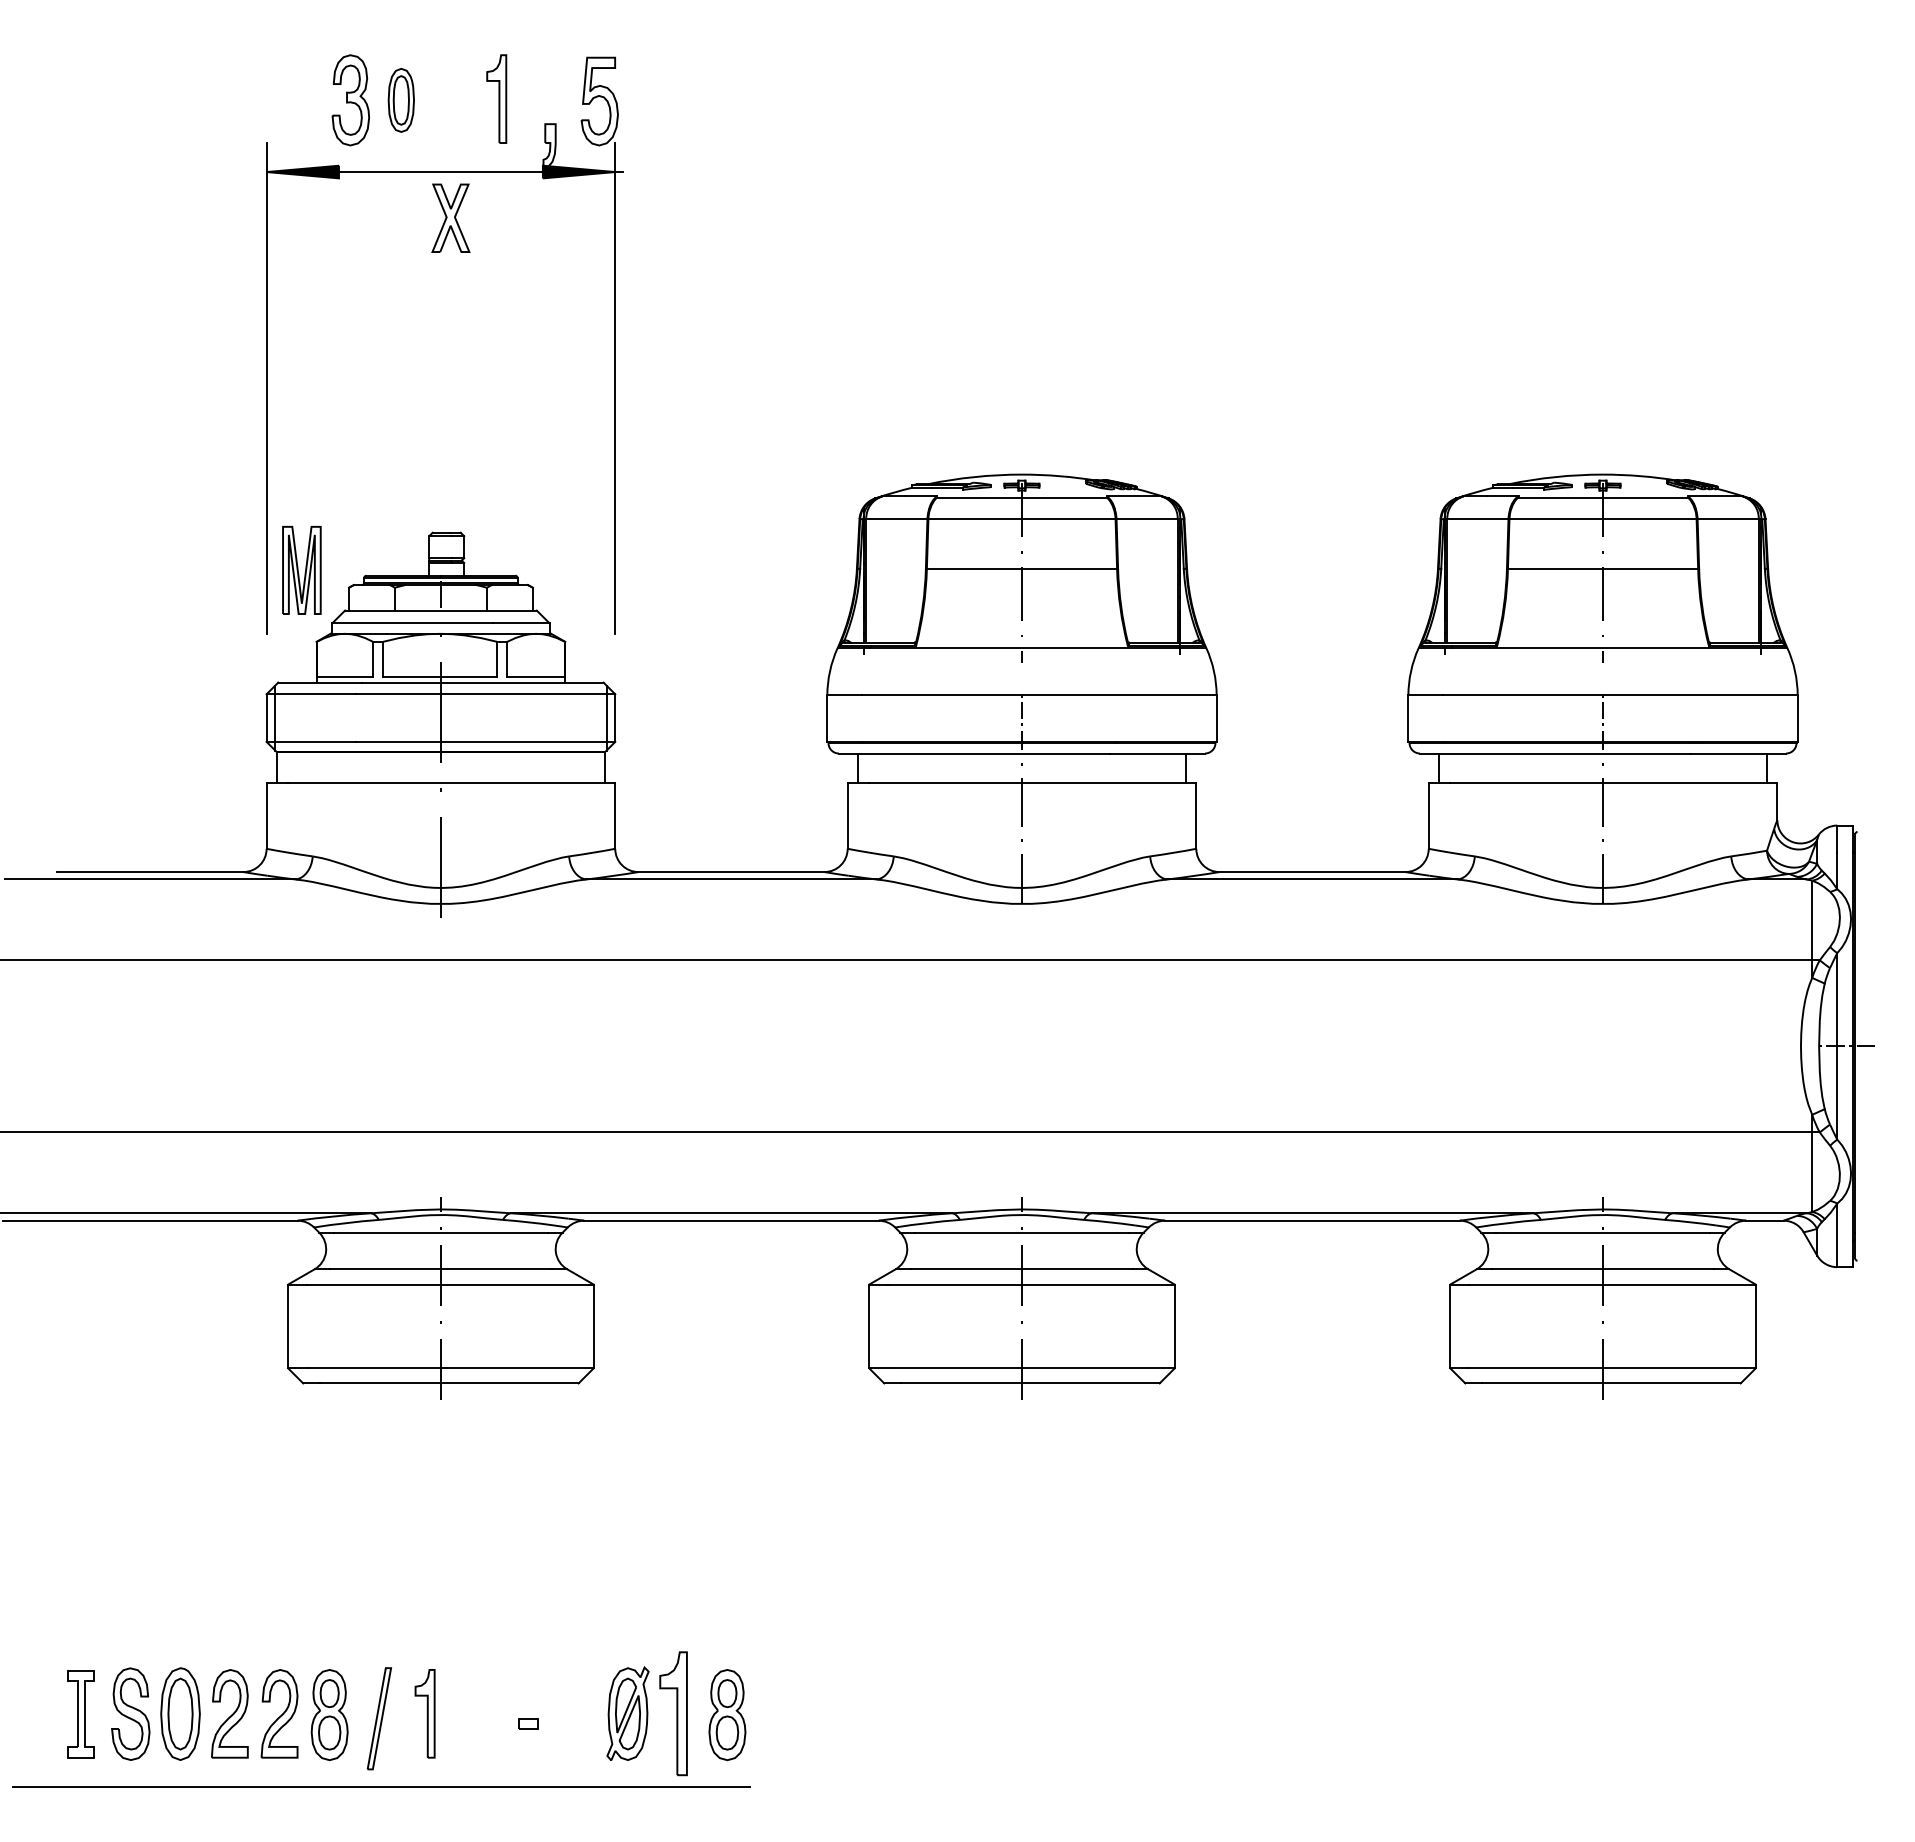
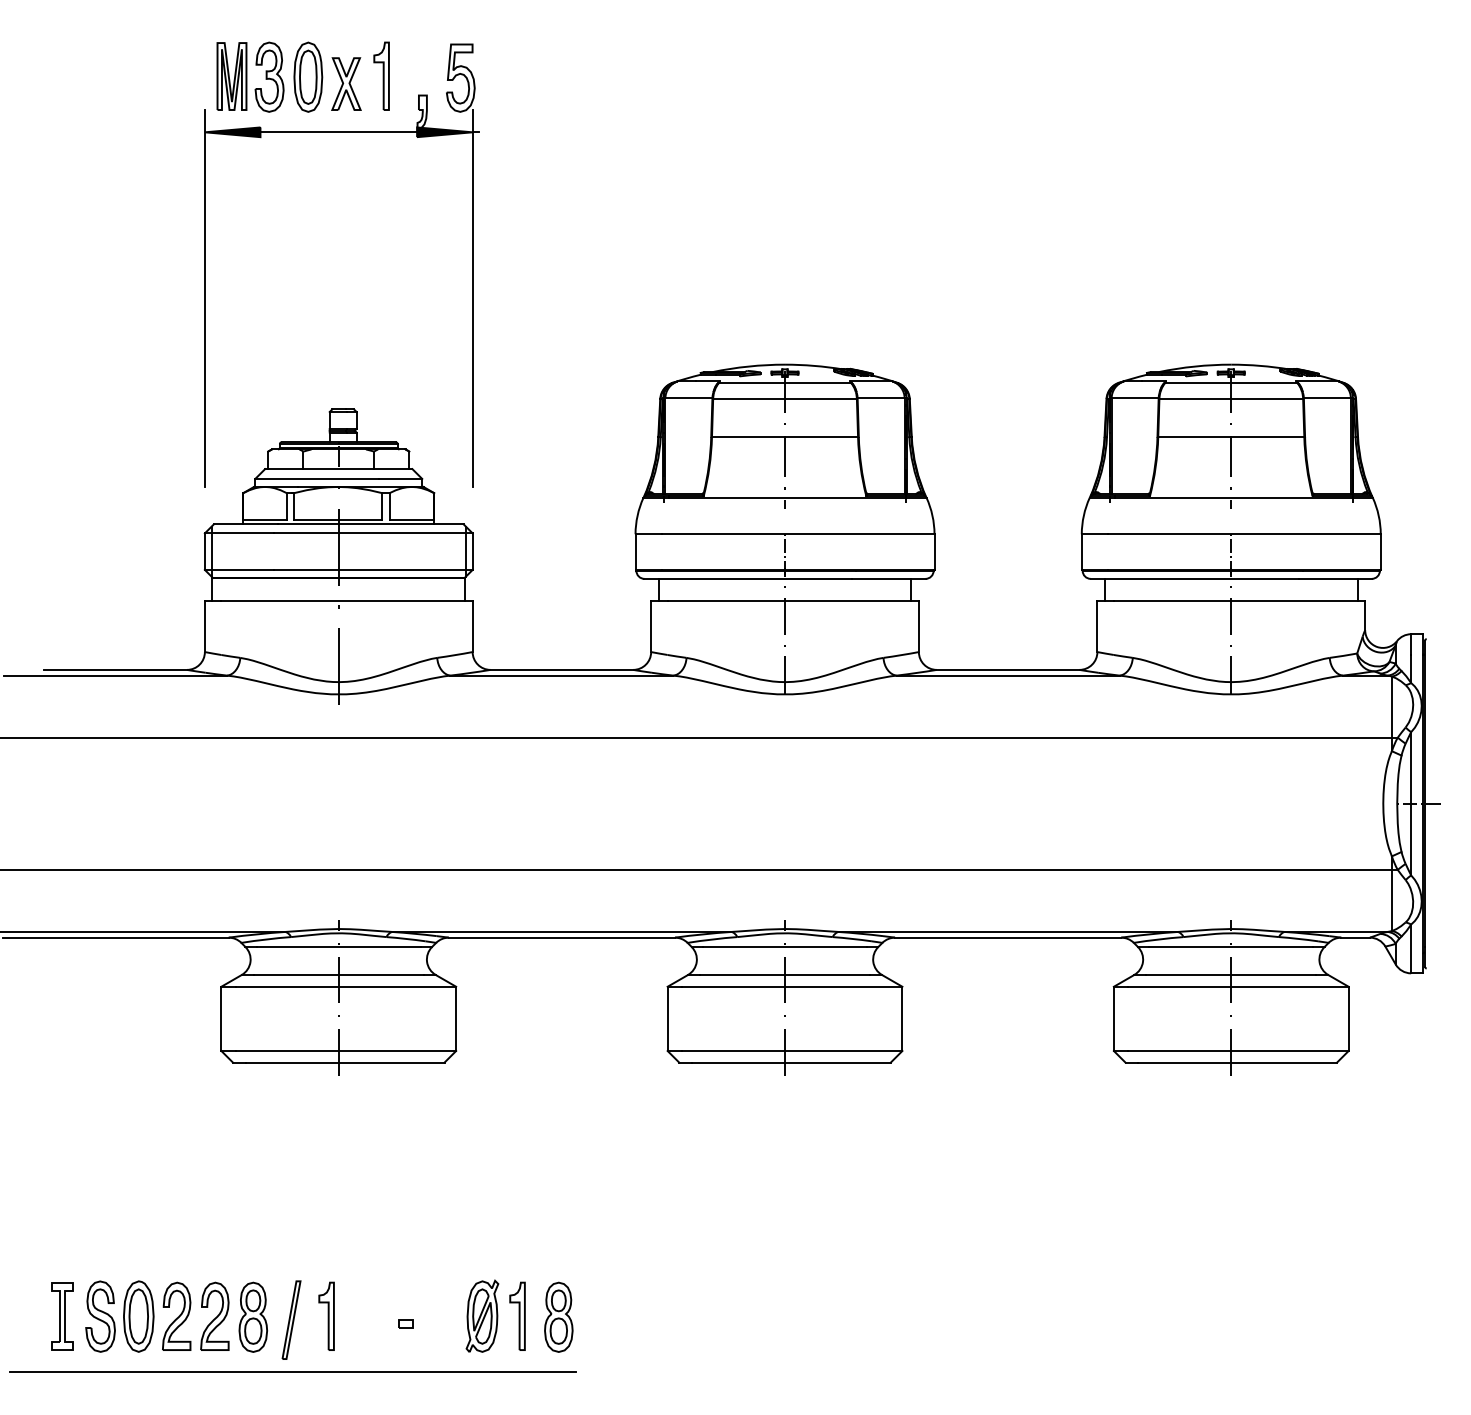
part: (401, 100) -> (308, 77), size x1.43
part: (450, 217) -> (346, 83), moved
part: (301, 570) -> (231, 76), moved
part: (673, 1713) -> (517, 1316), size x0.71

